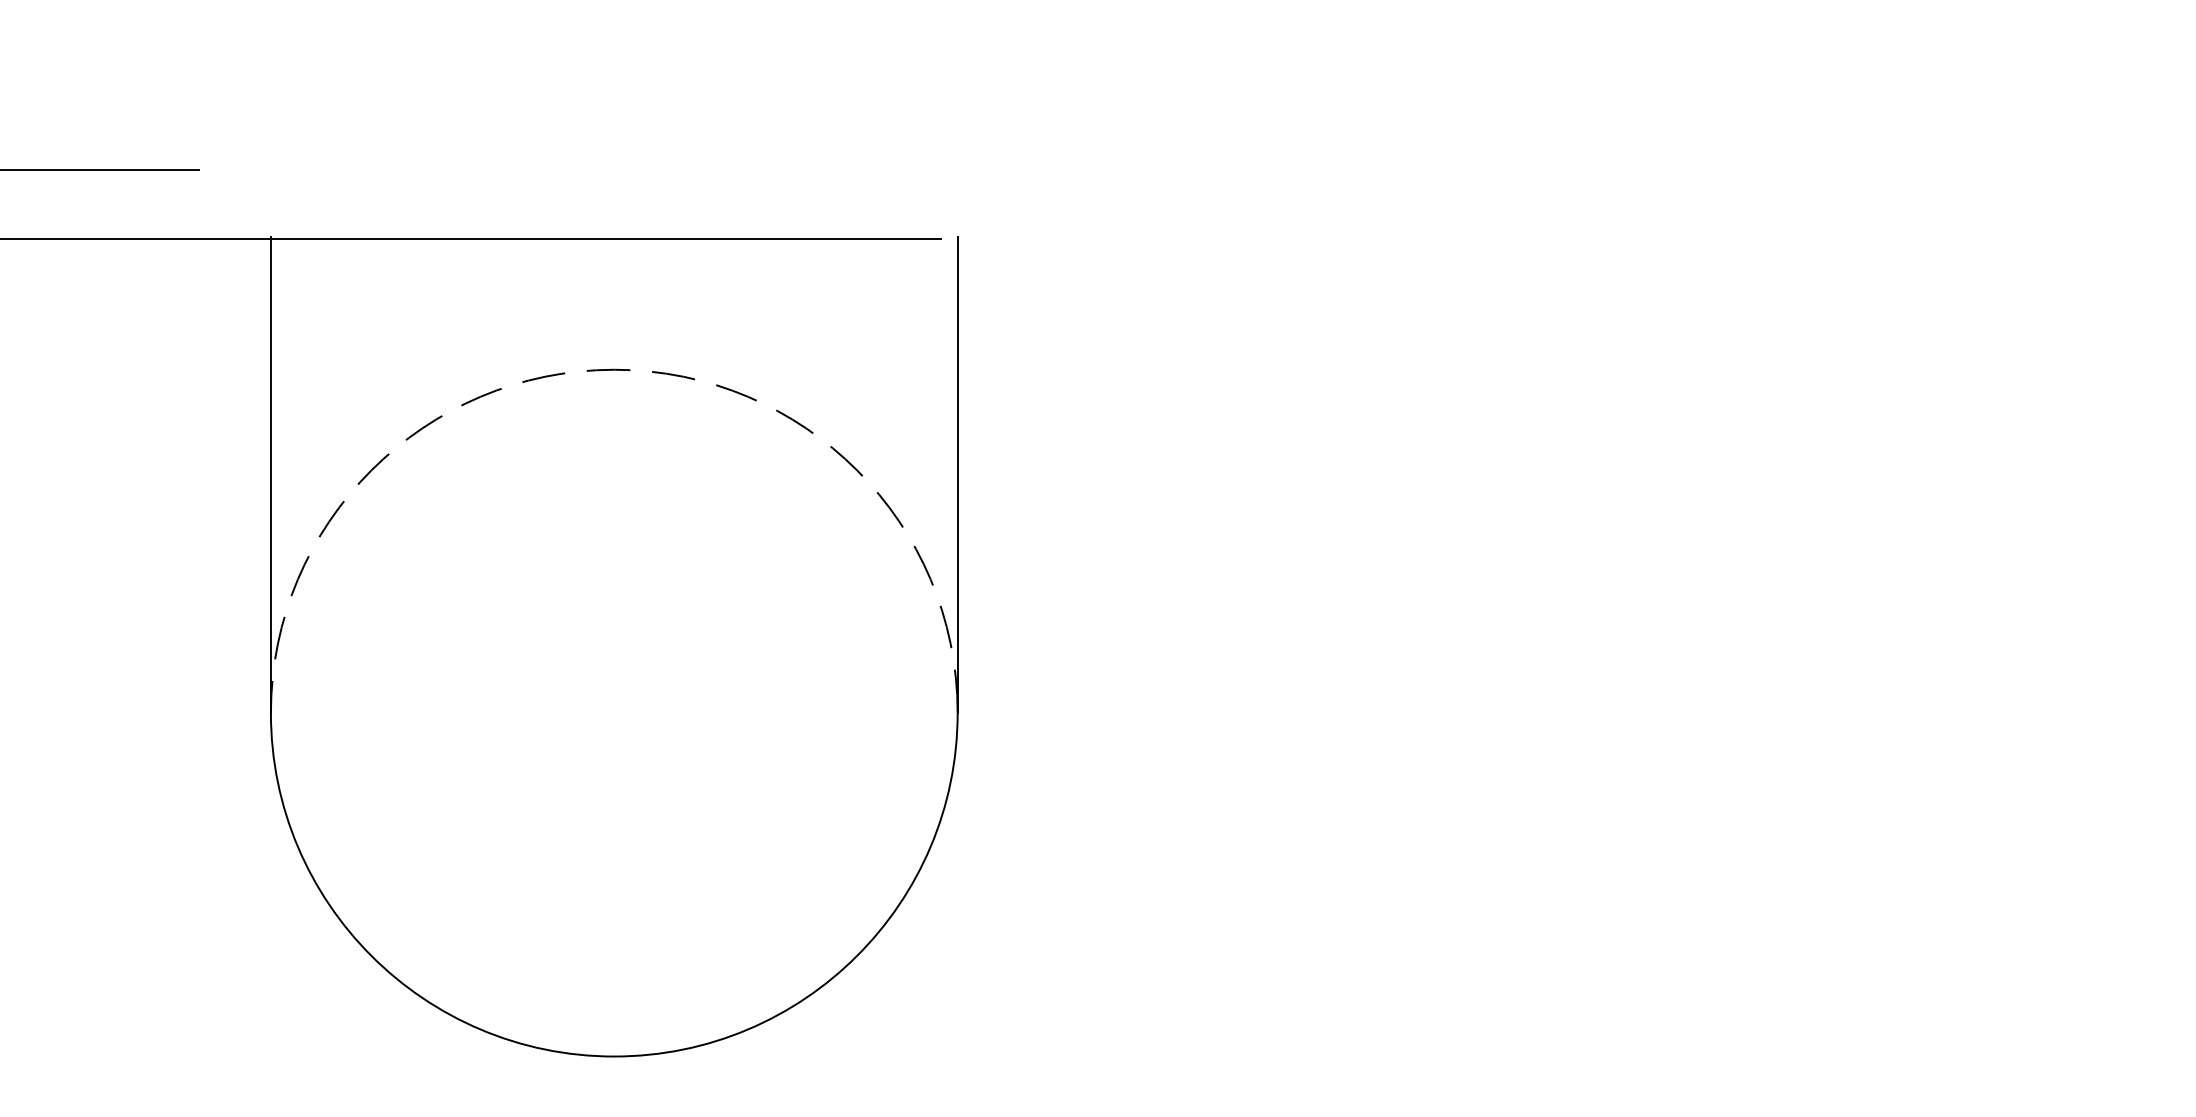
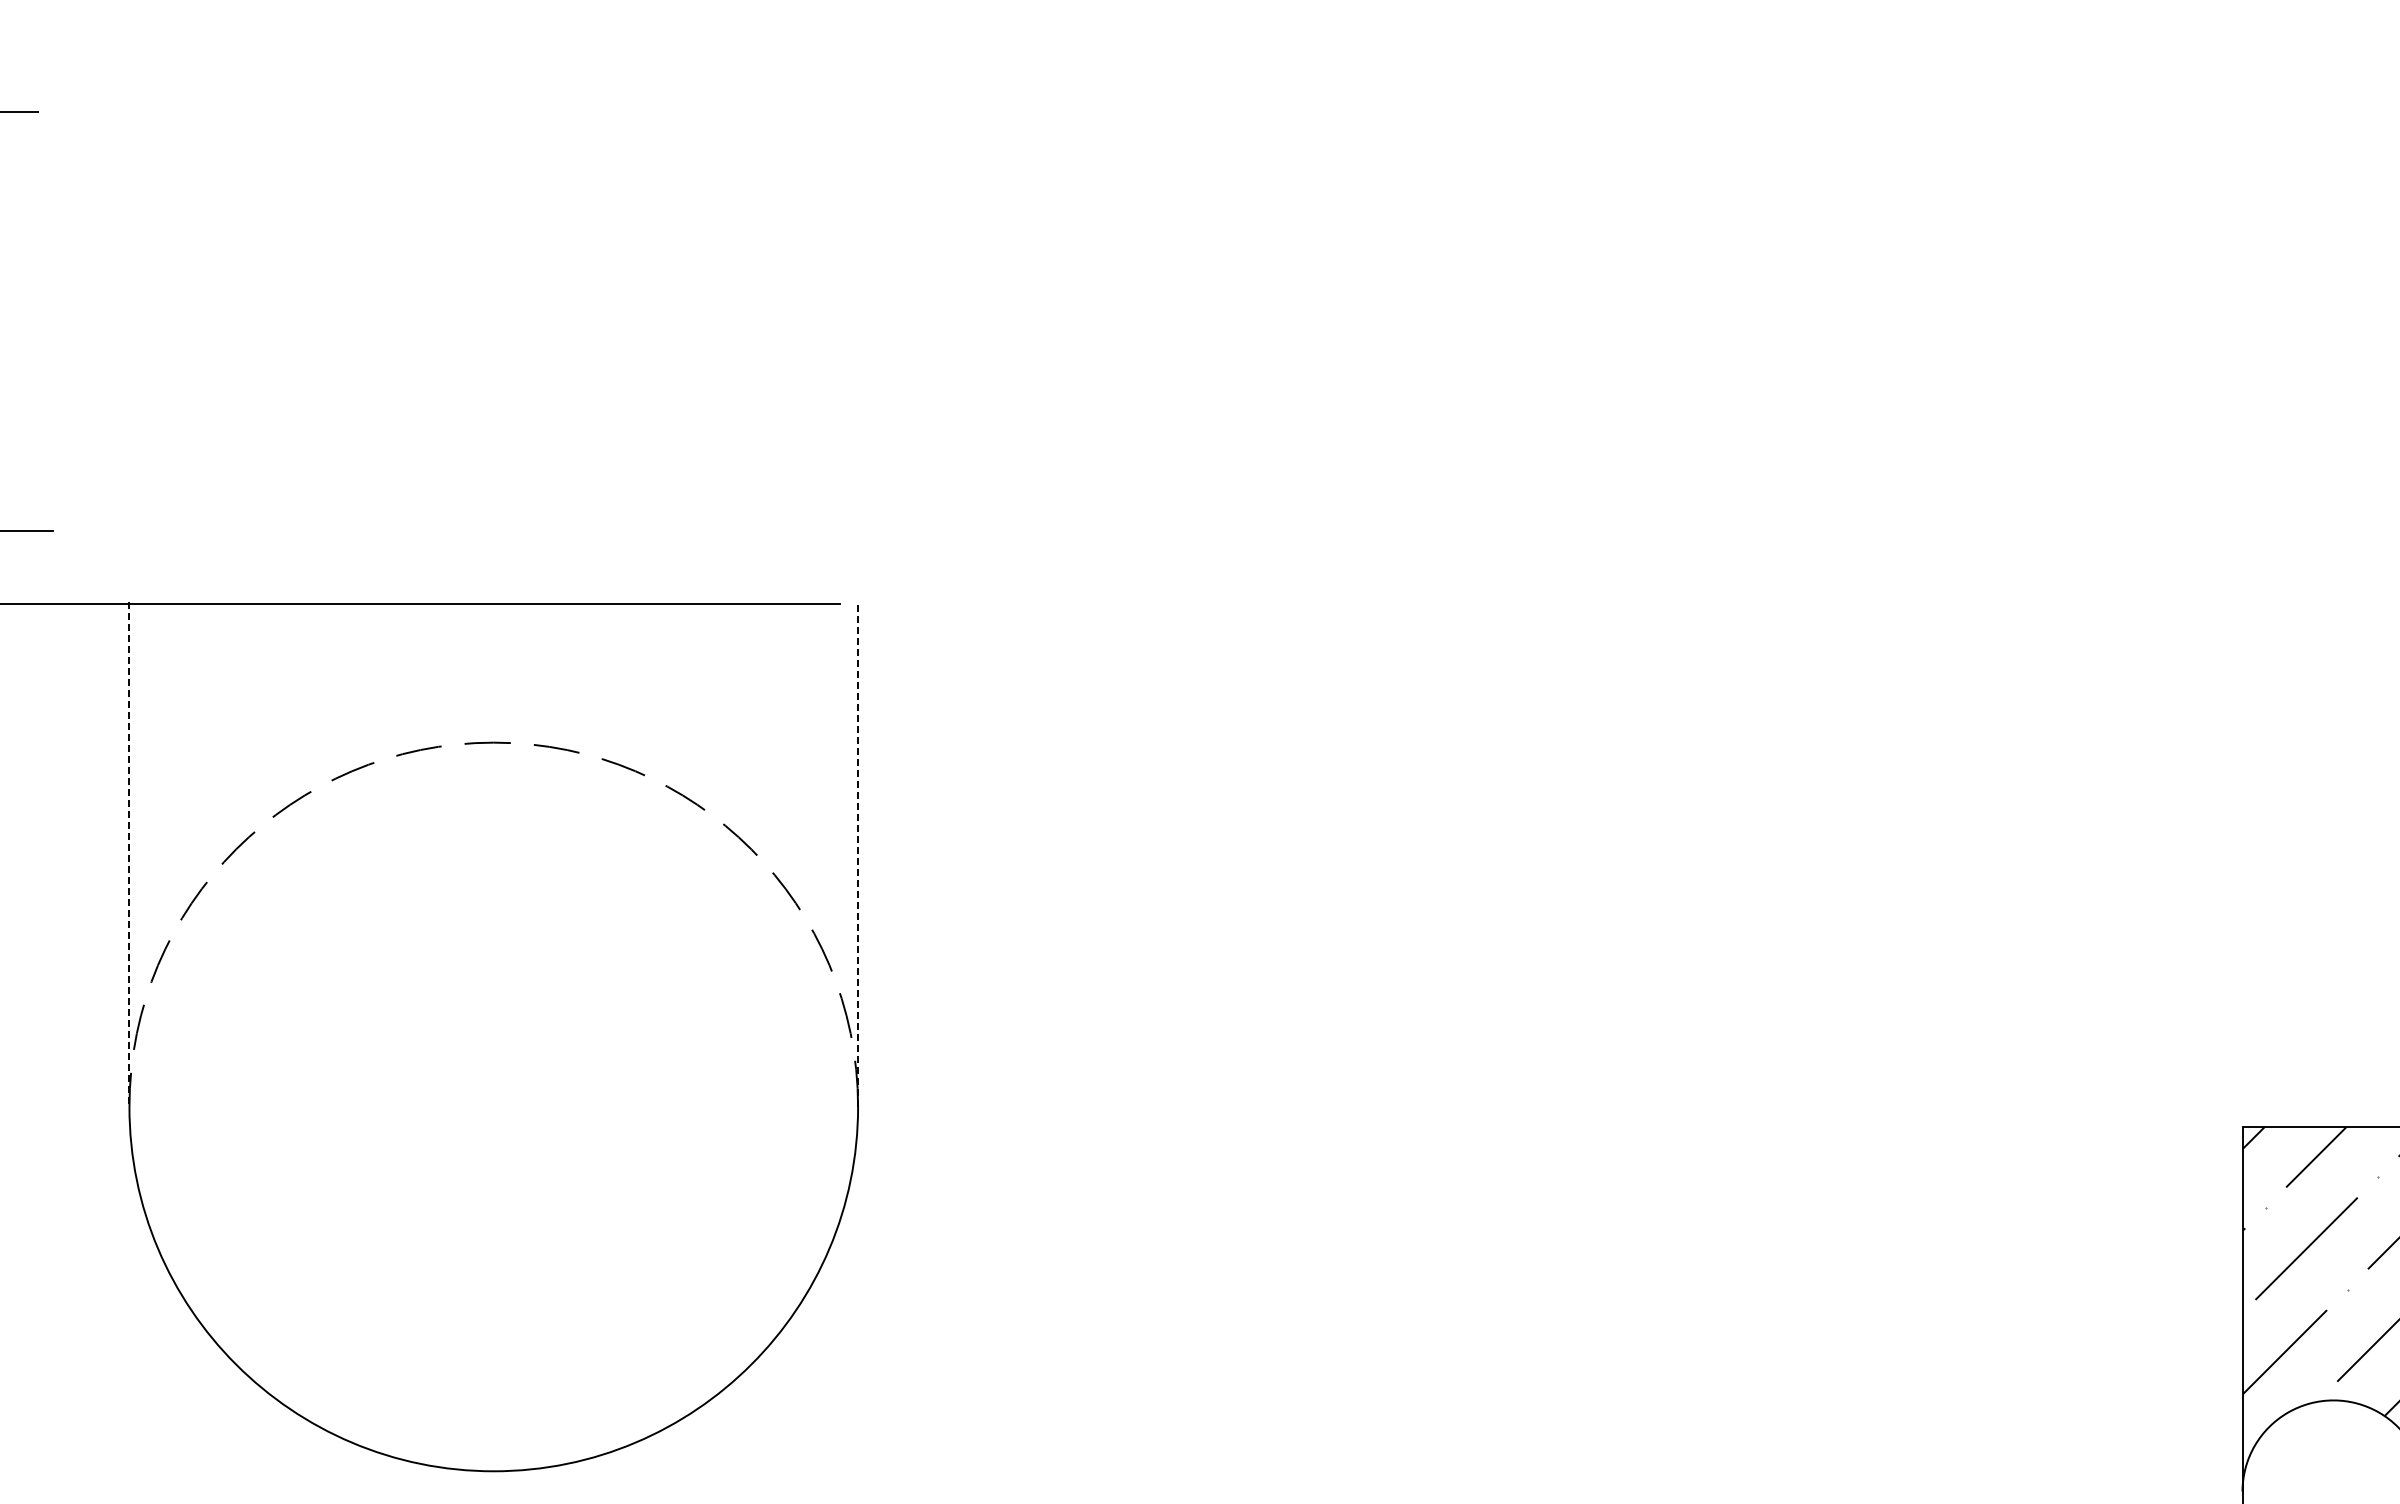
line: (958, 475) -> (858, 854), solid -> dashed
line: (270, 476) -> (129, 855), solid -> dashed

